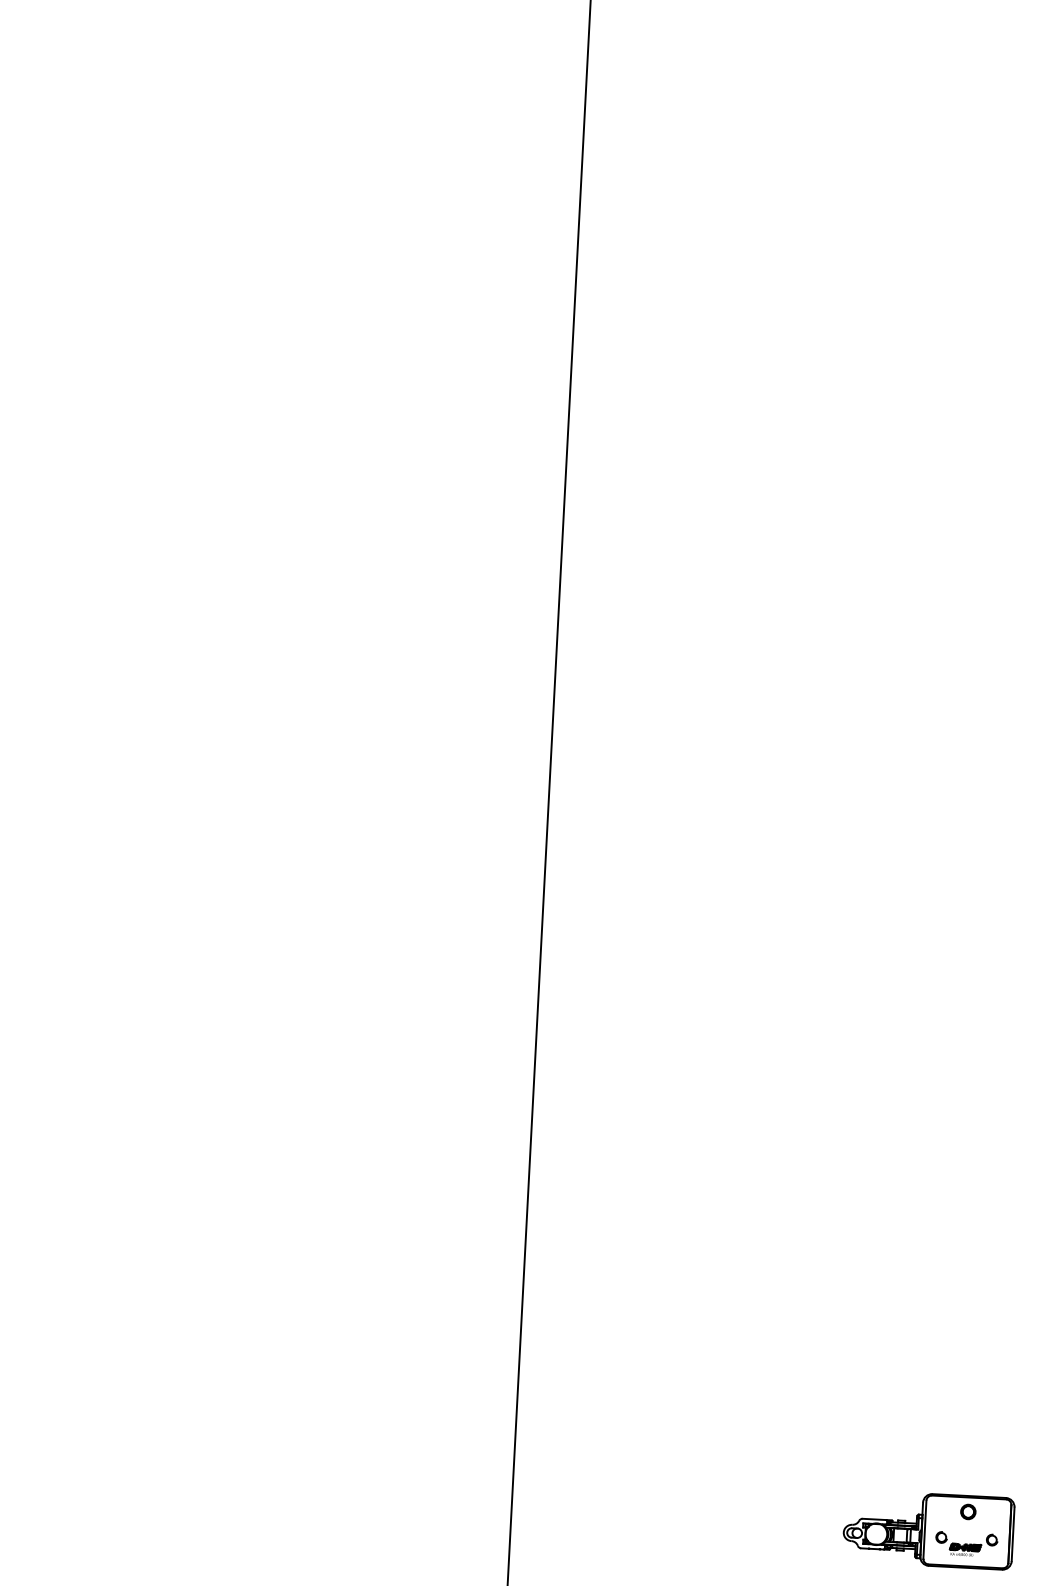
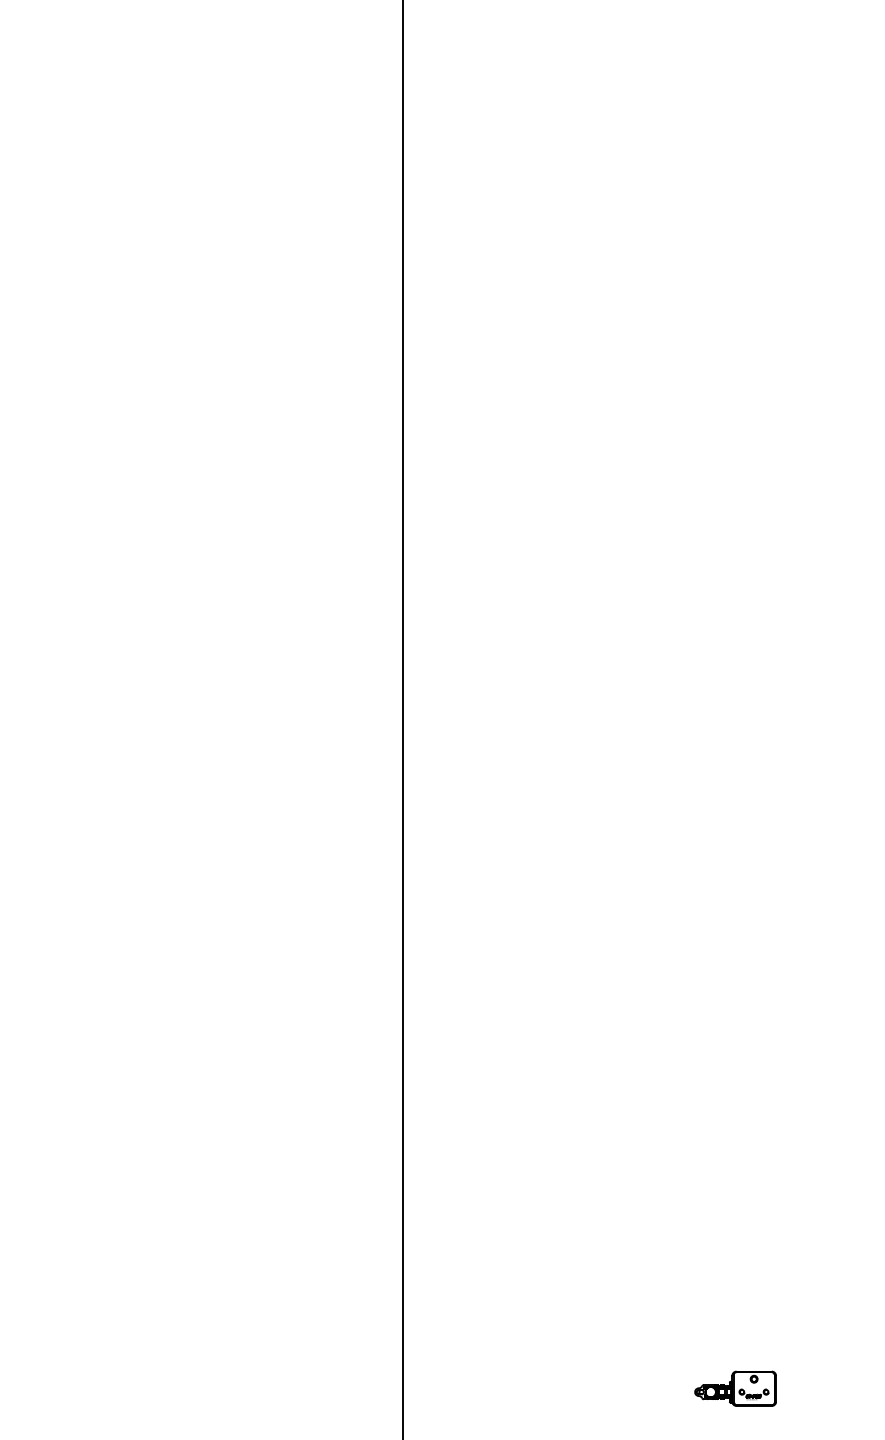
part: (928, 1529) -> (735, 1388), size x0.6

